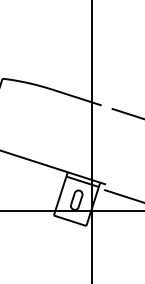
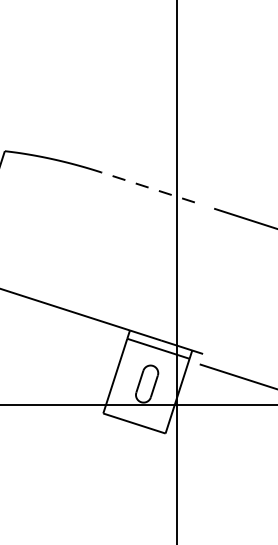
line: (77, 97) -> (148, 187), solid -> dashed

